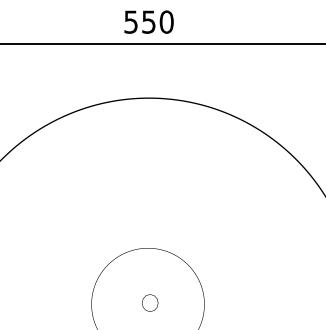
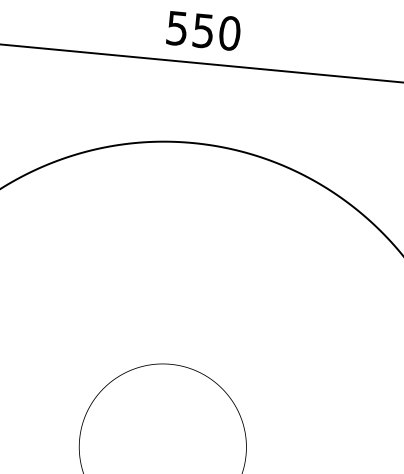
part: (150, 302) -> (166, 444), removed

